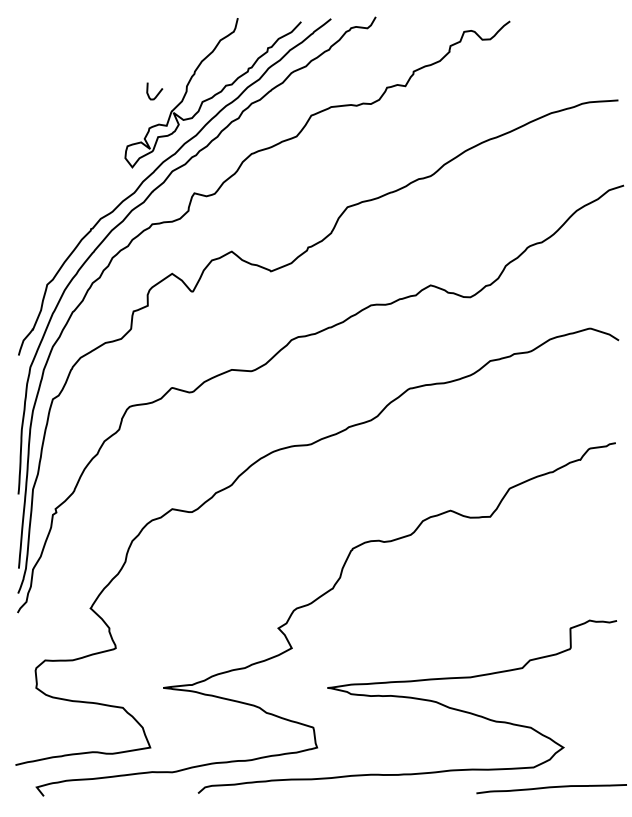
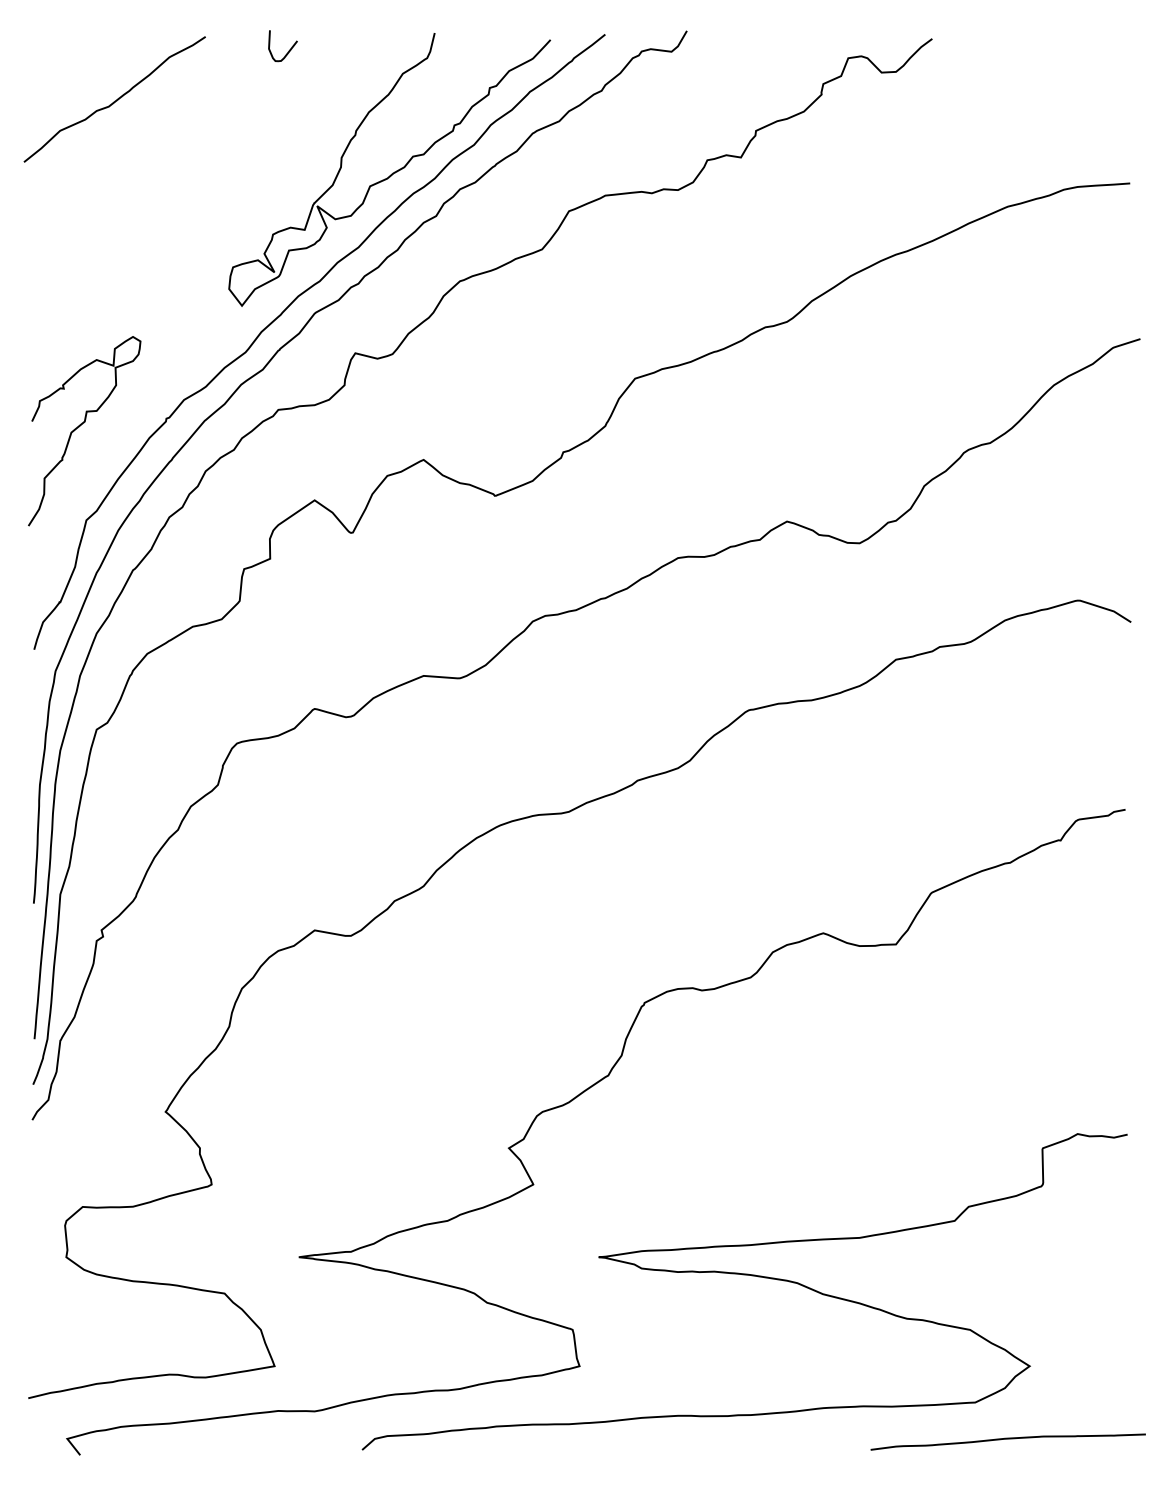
curve: (62, 54) -> (114, 99), added
curve: (157, 93) -> (287, 50), moved
curve: (44, 233) -> (81, 426), added

